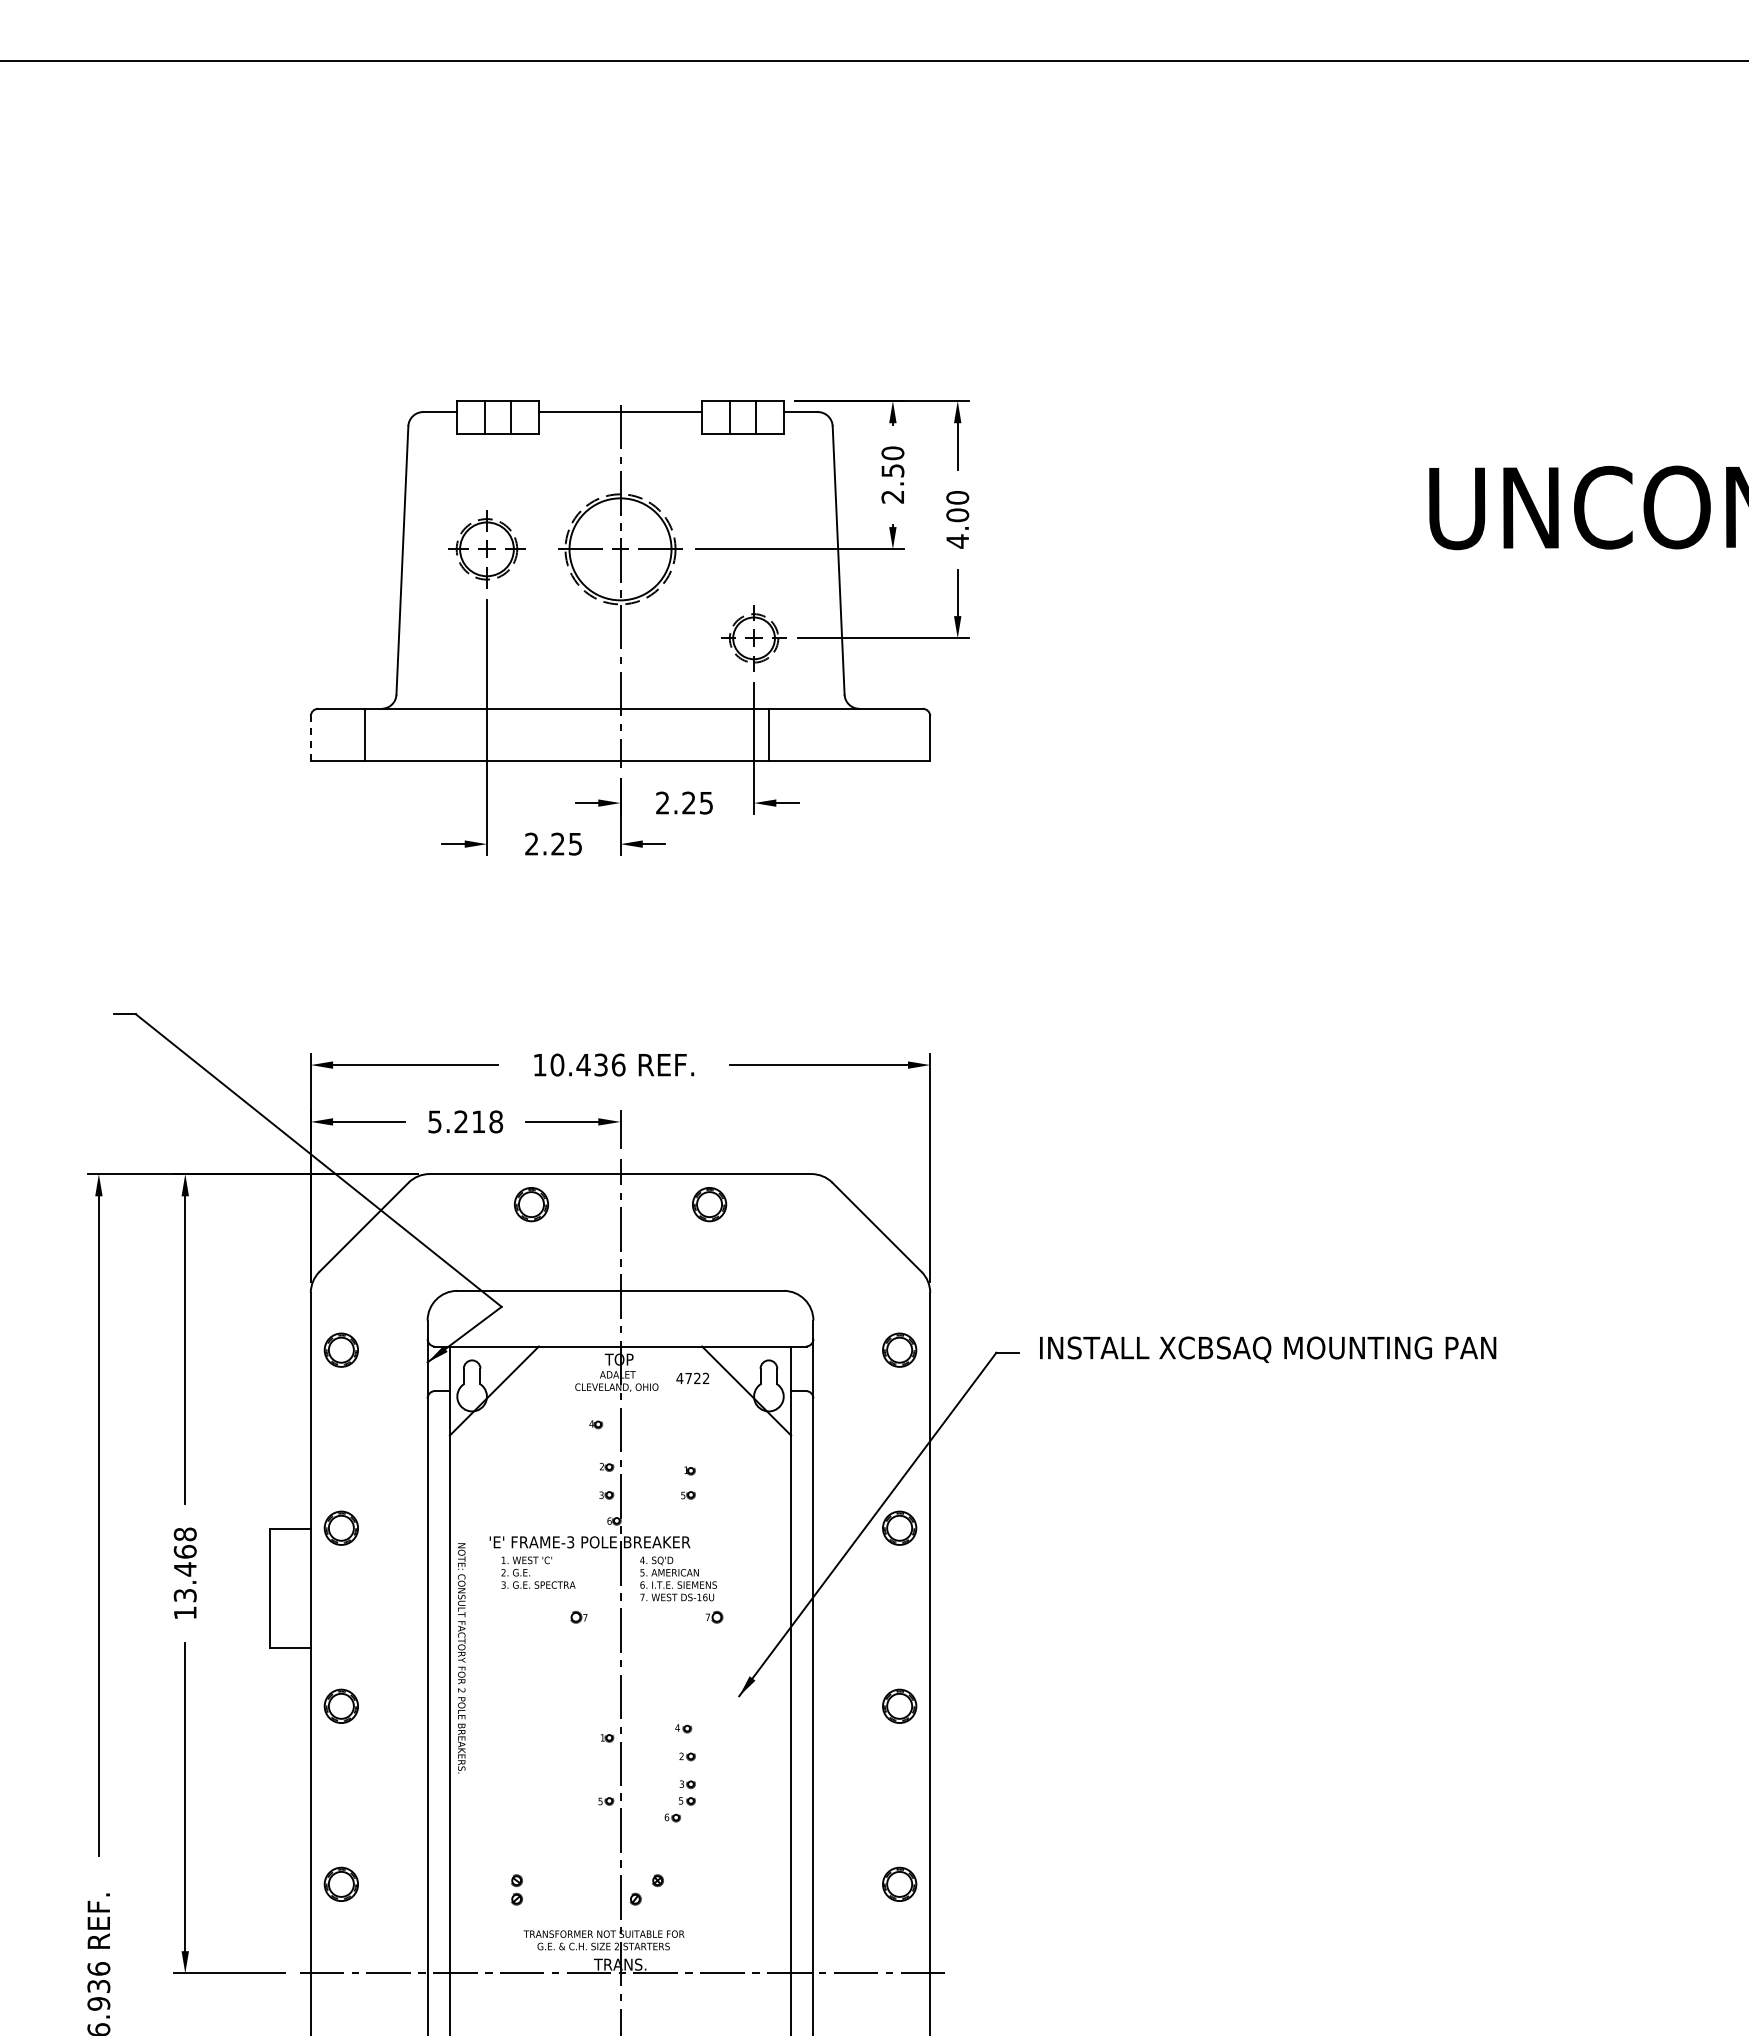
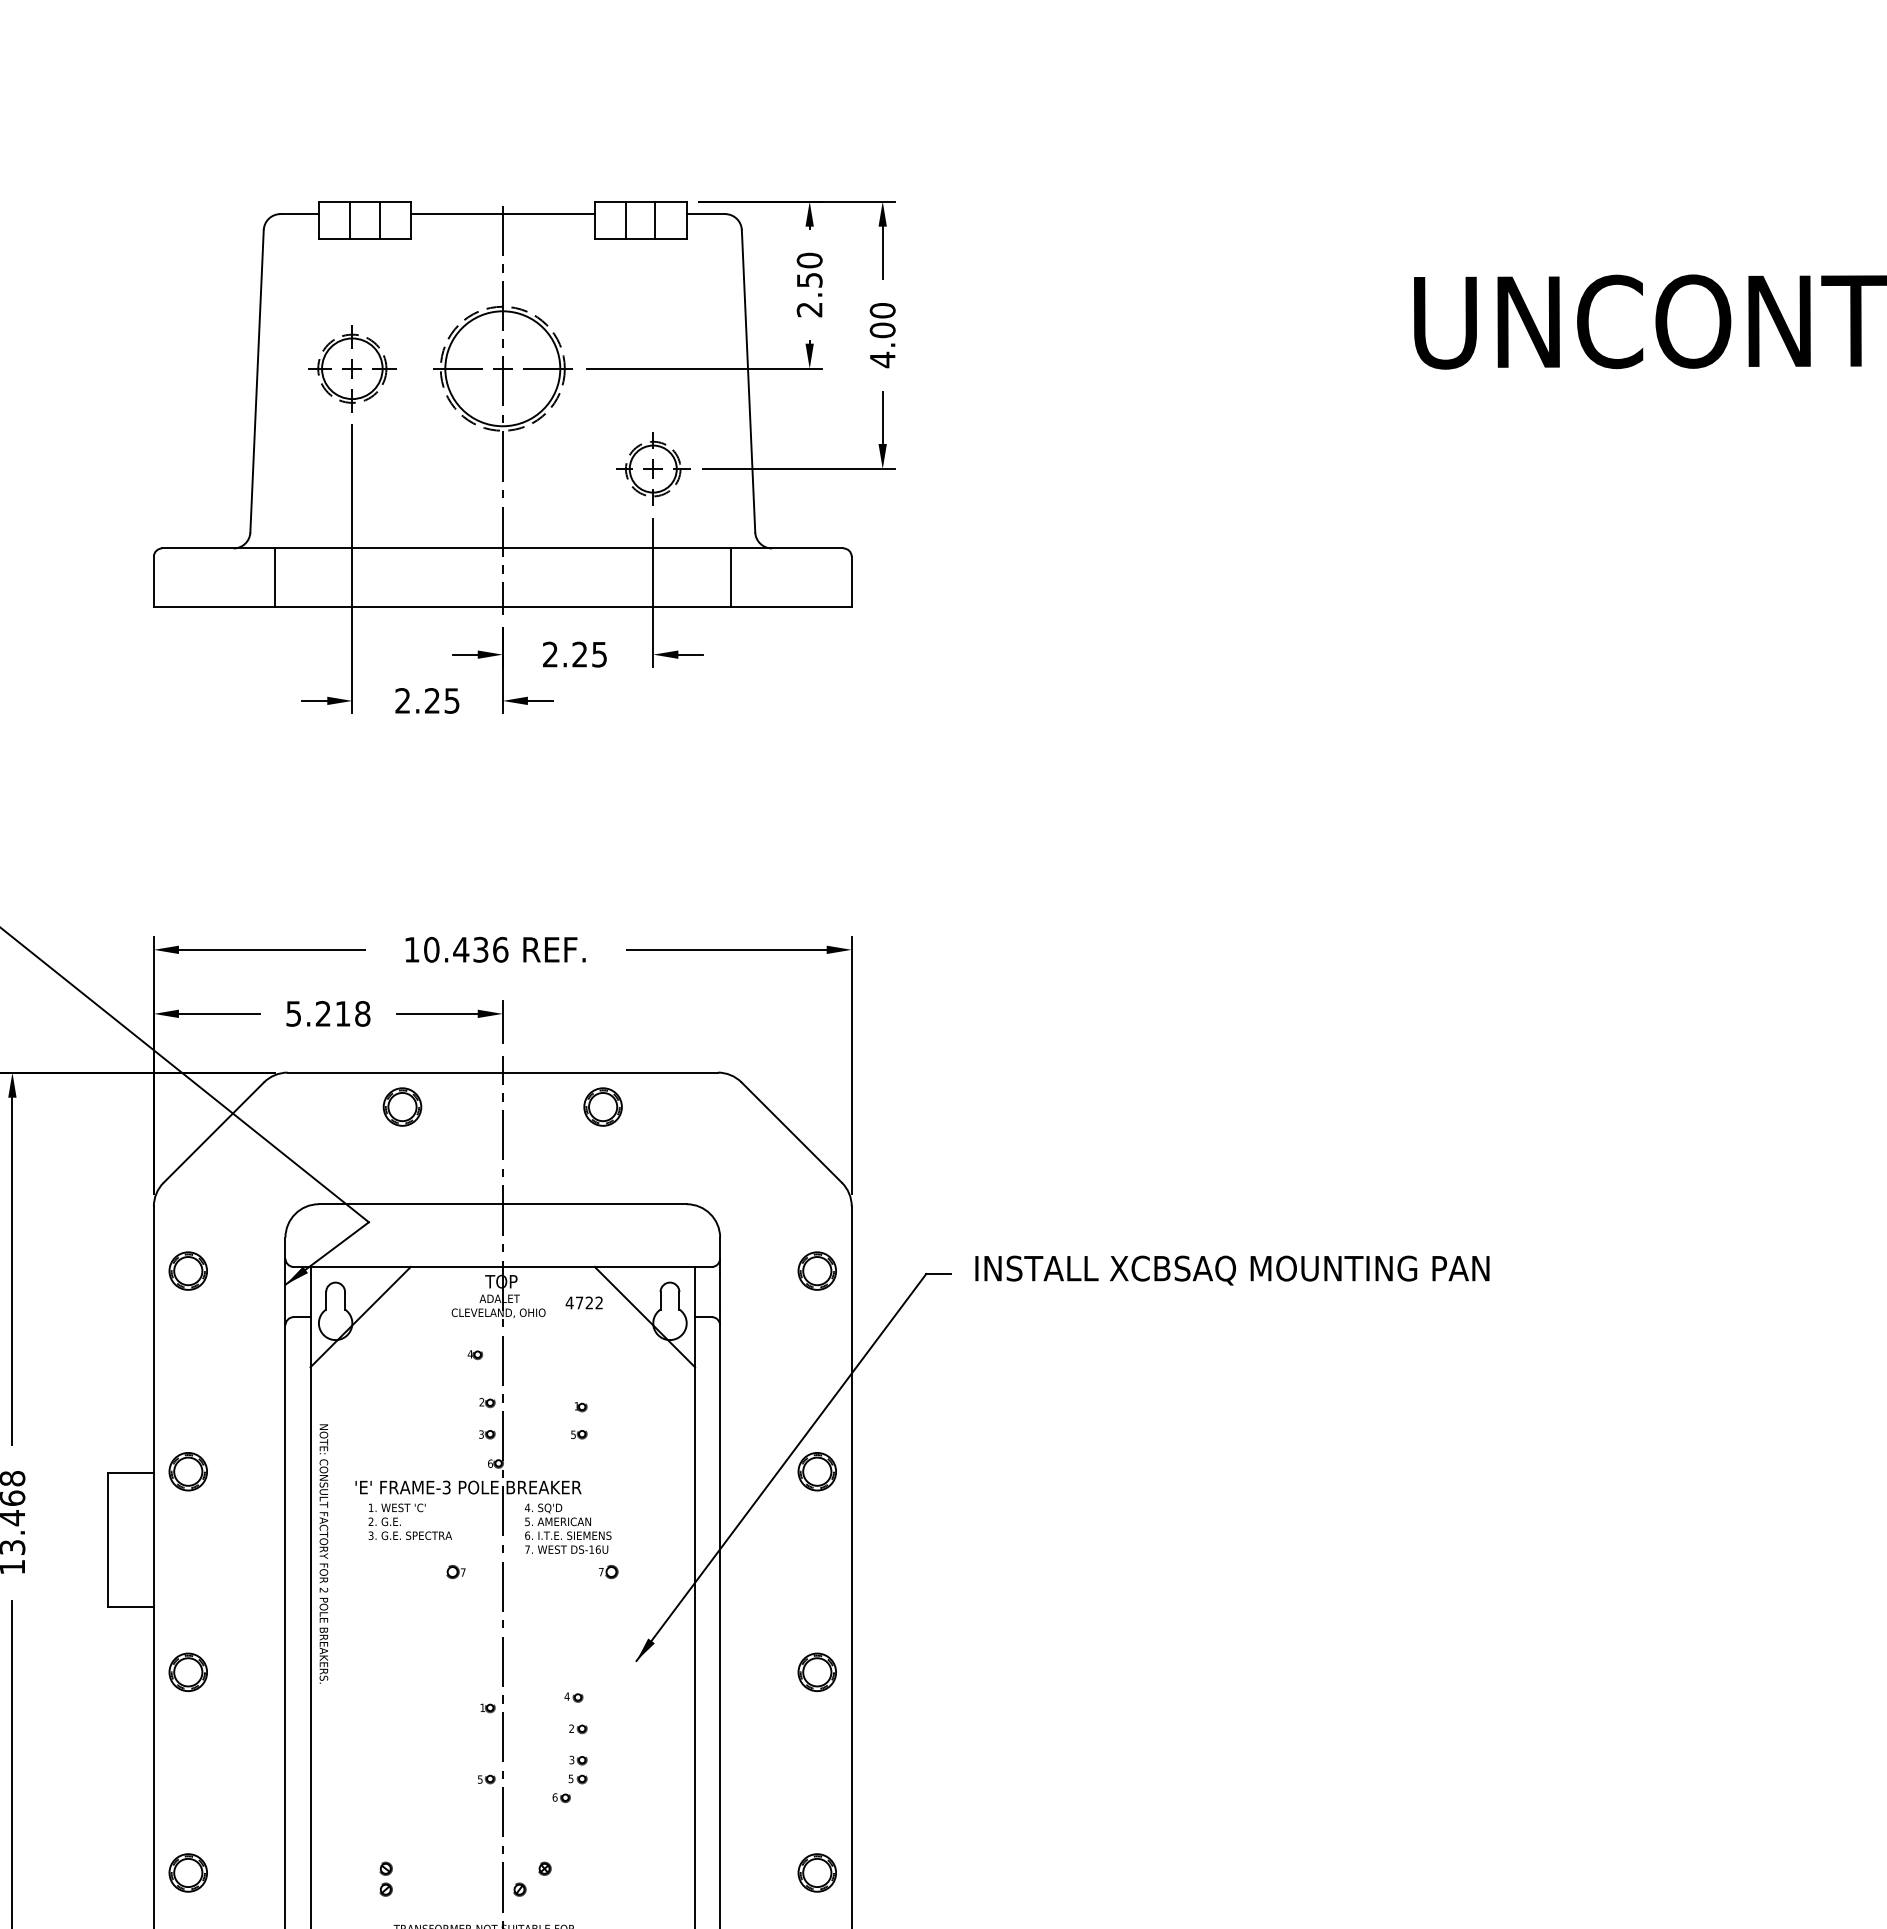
line: (365, 734) -> (275, 577), moved
line: (768, 734) -> (730, 577), moved
line: (310, 738) -> (153, 581), dashed -> solid
text: (461, 1658) -> (323, 1554), moved

